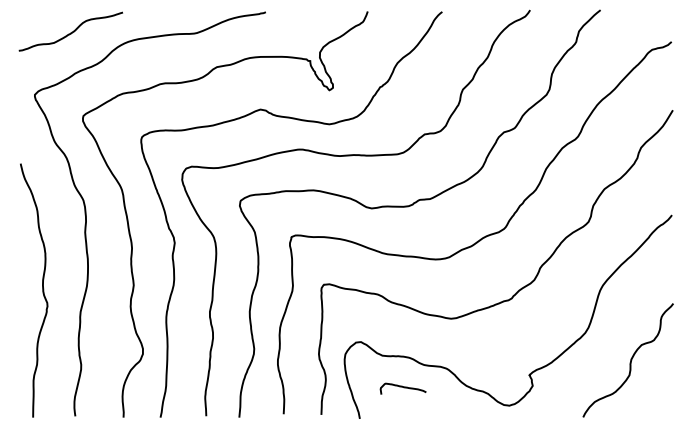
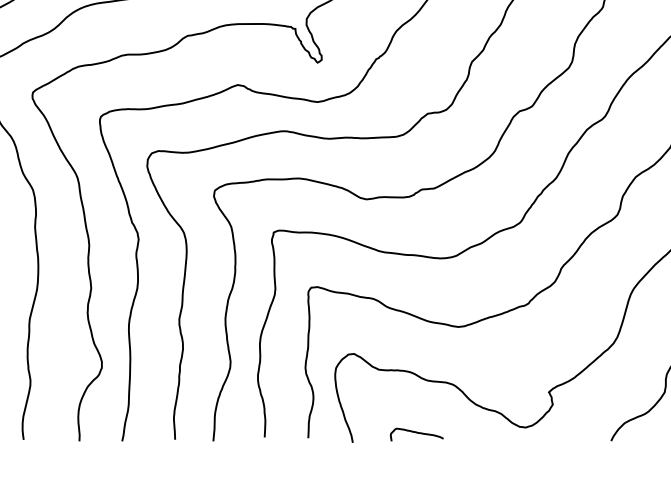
curve: (402, 387) -> (416, 433), moved

